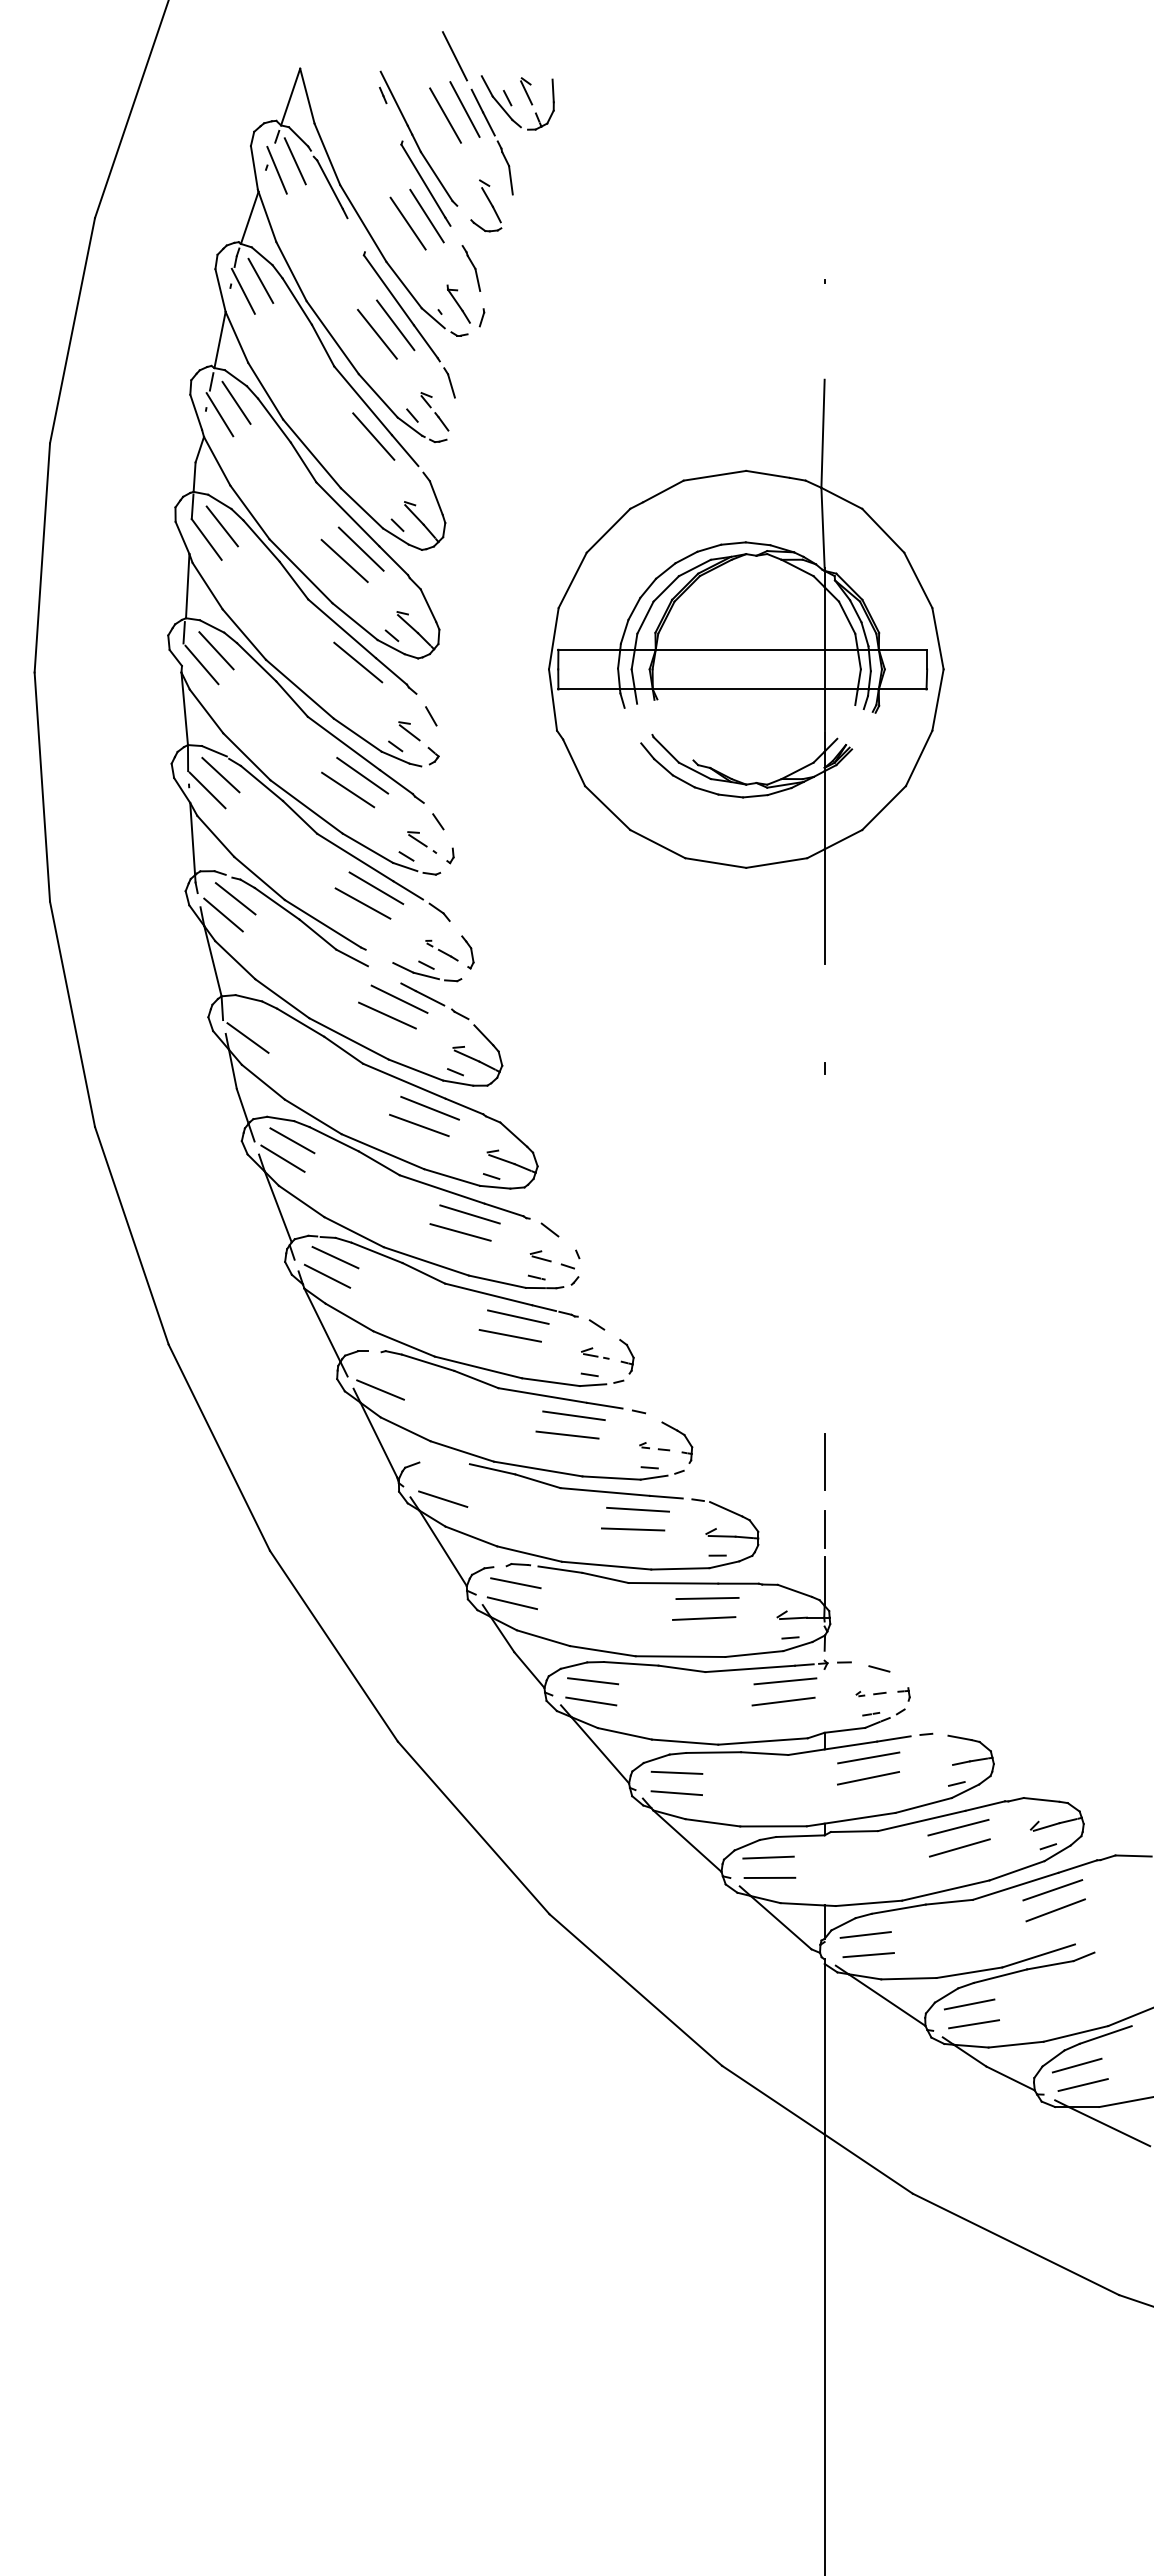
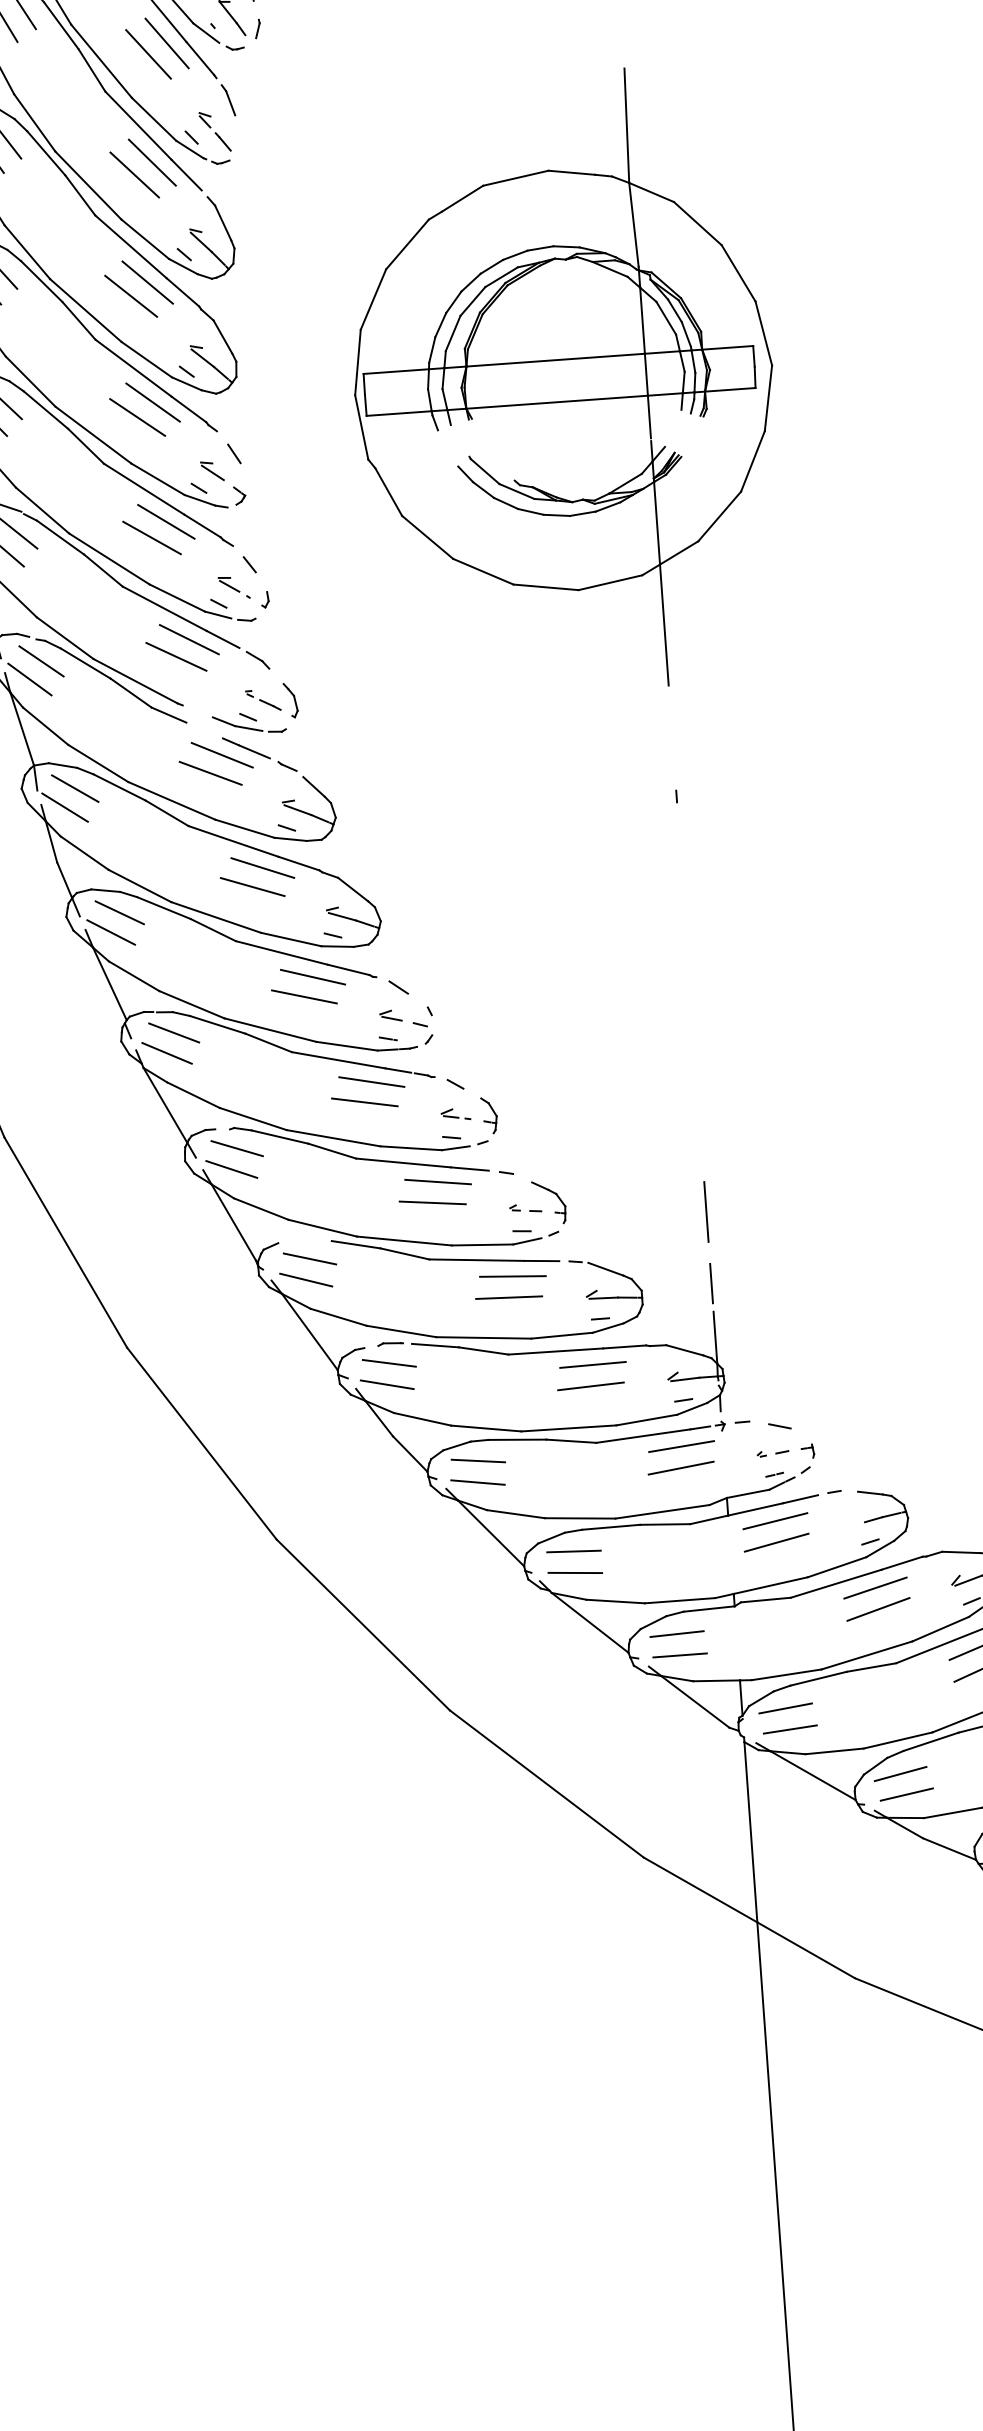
line: (355, 446) -> (133, 174), added
line: (342, 675) -> (137, 417), added
line: (258, 1020) -> (74, 788), added
line: (386, 1370) -> (236, 1148), added
line: (448, 1479) -> (310, 1258), added

